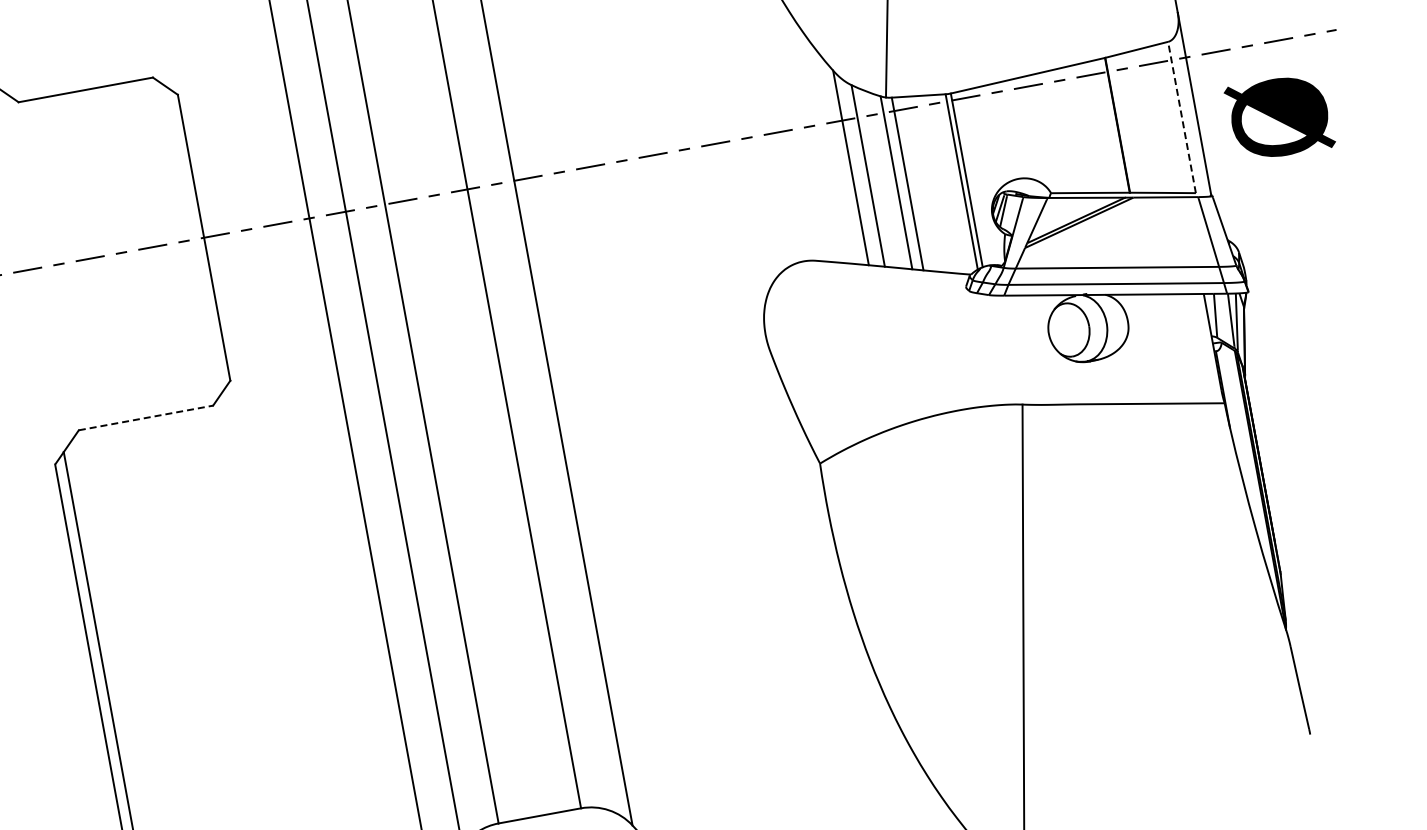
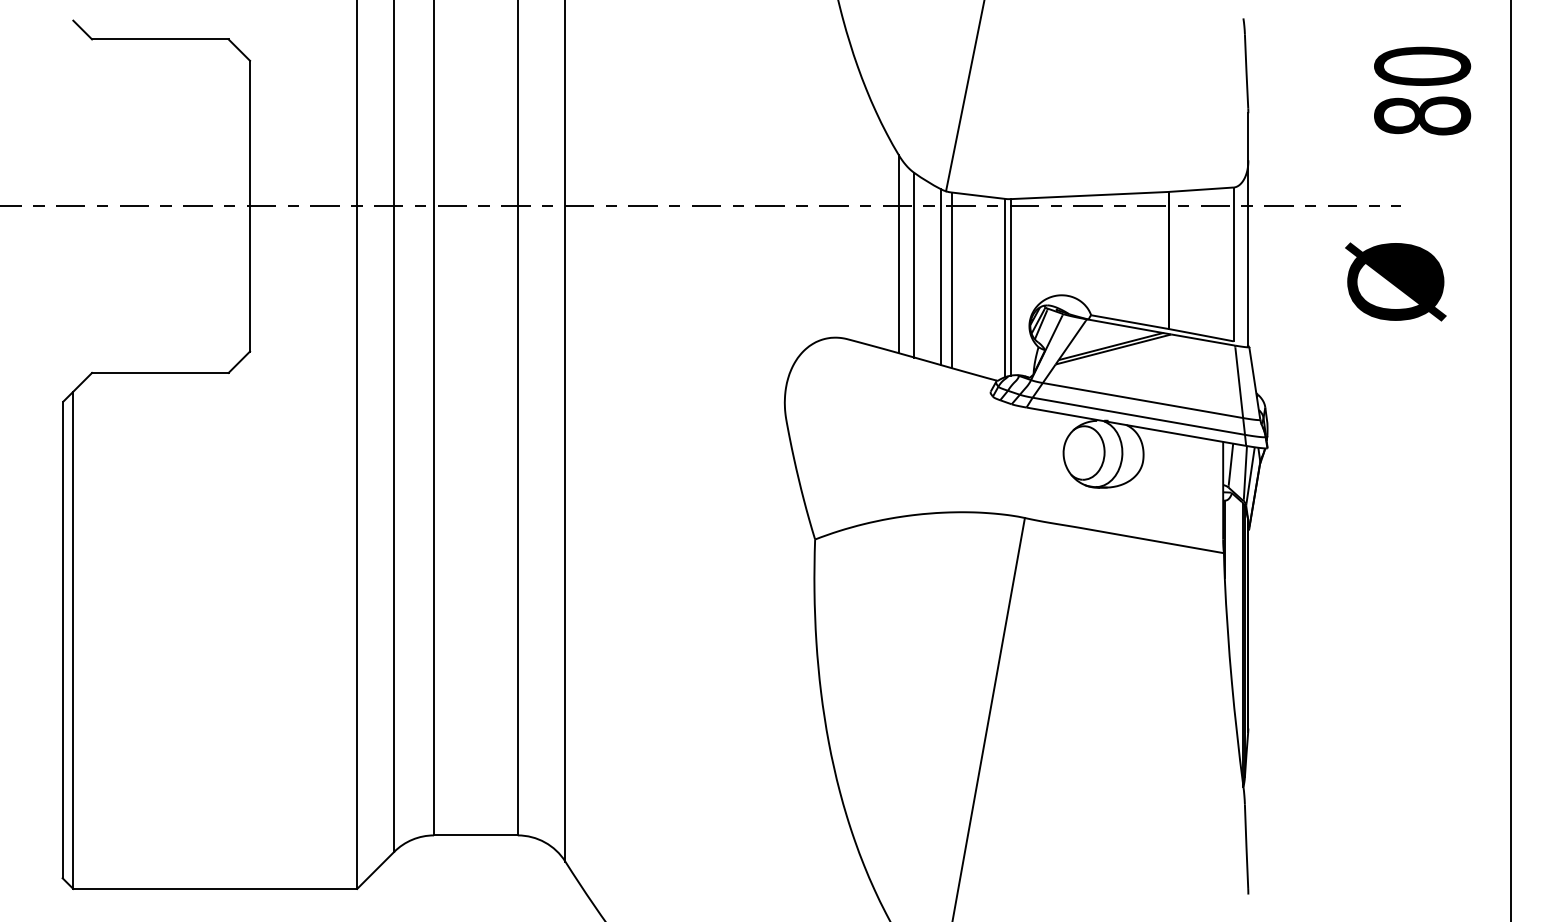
text: (1279, 116) -> (1395, 281), moved
line: (1181, 117) -> (1233, 264), dashed -> solid
line: (146, 417) -> (160, 372), dashed -> solid

